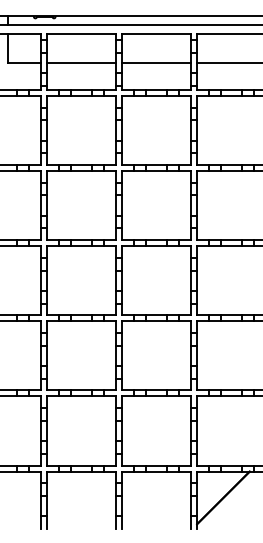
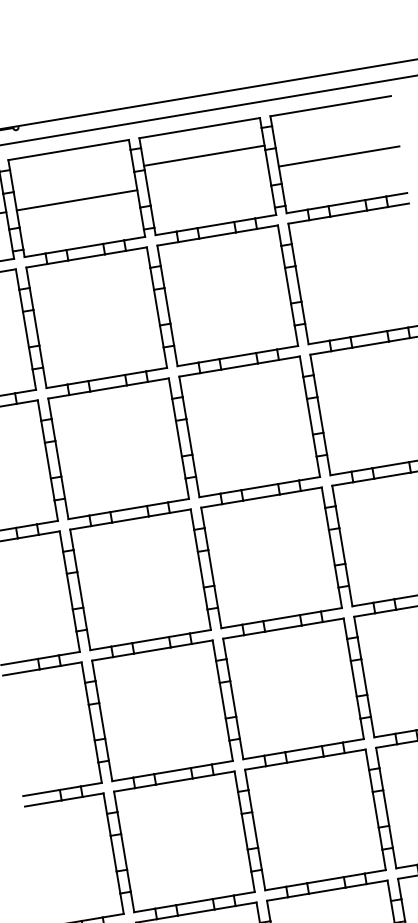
line: (156, 63) -> (204, 156), moved

